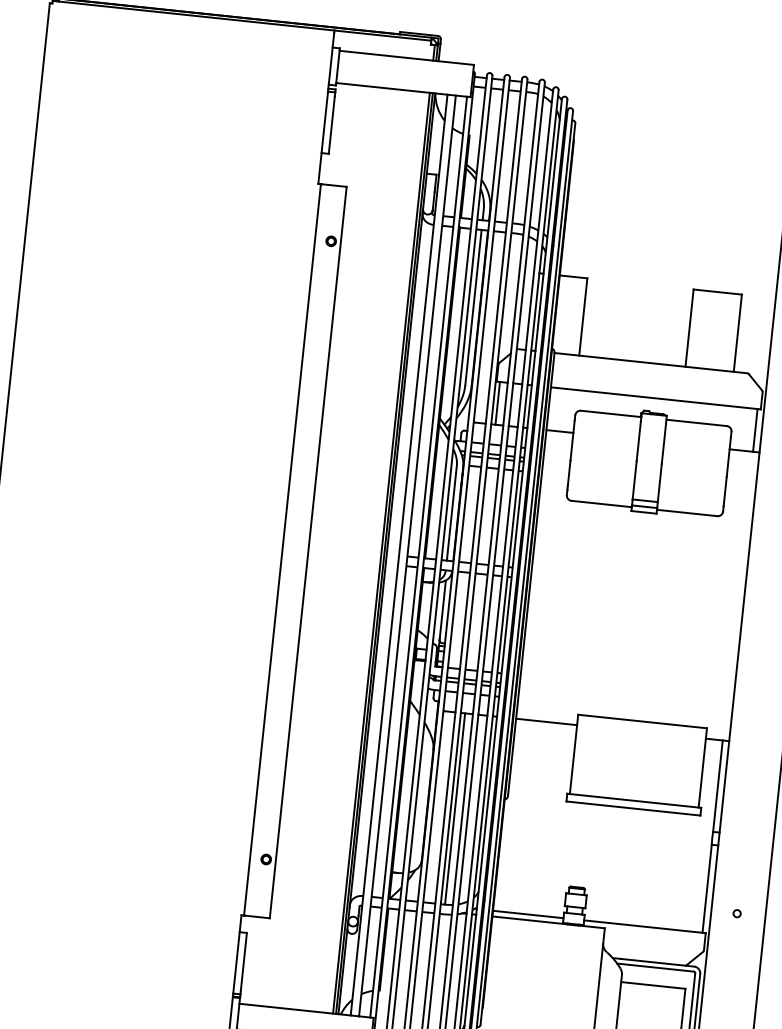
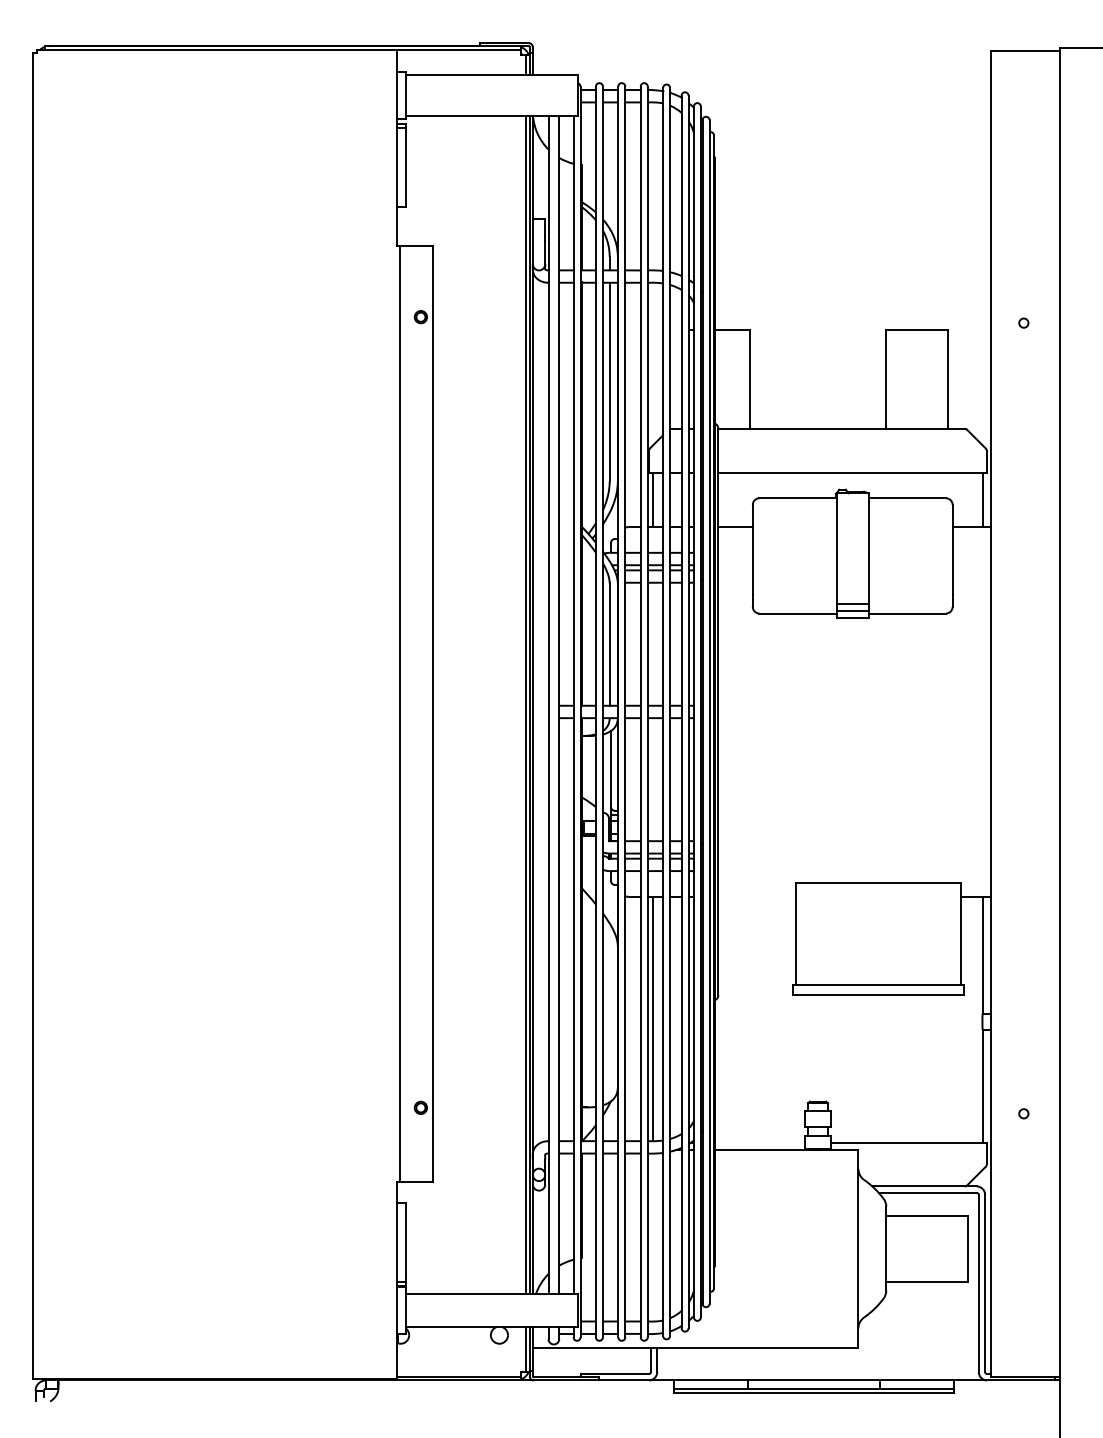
line: (546, 721) -> (757, 896), removed
line: (528, 914) -> (759, 1142), removed

